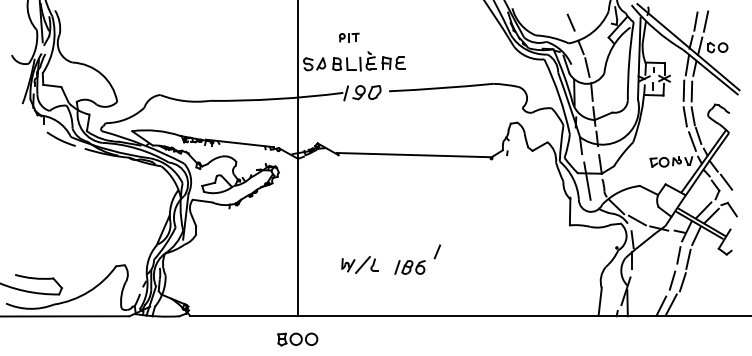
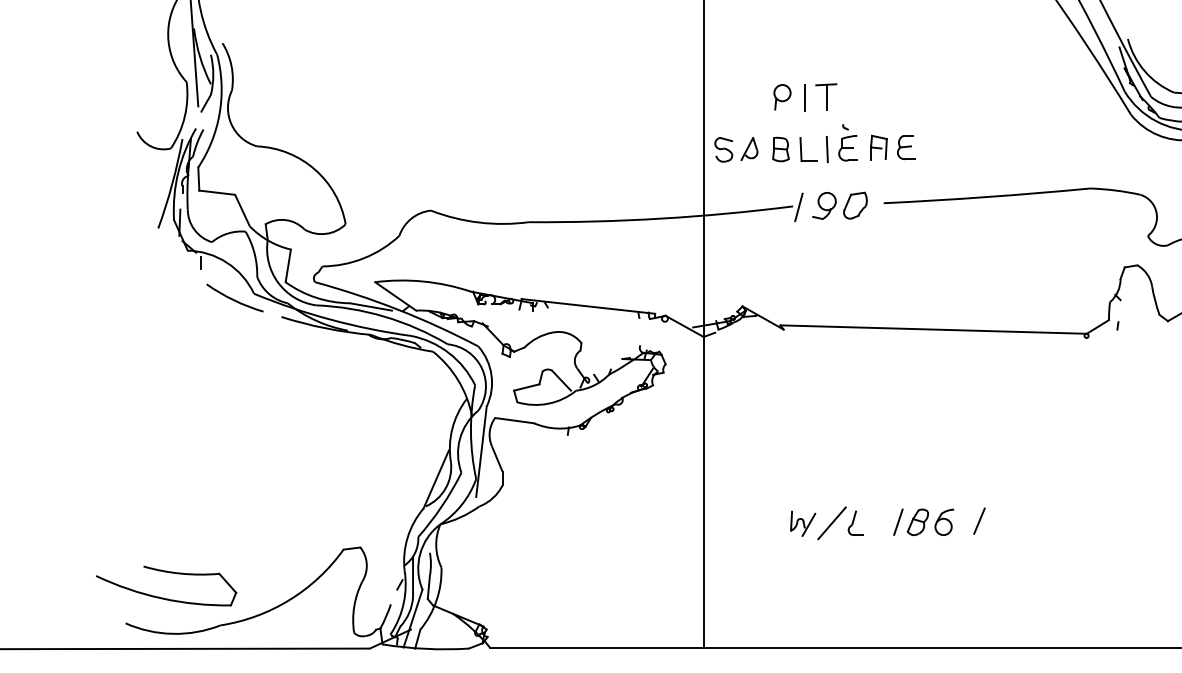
part: (348, 37) -> (803, 96), size x1.67
part: (359, 264) -> (825, 522), moved
part: (409, 267) -> (922, 522), moved

